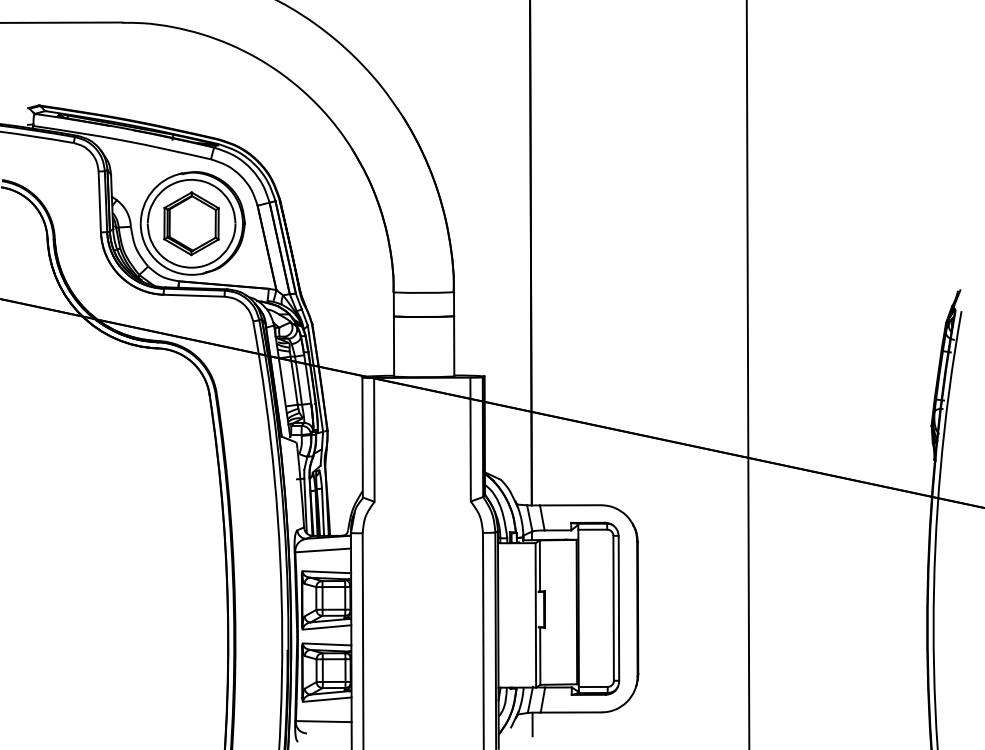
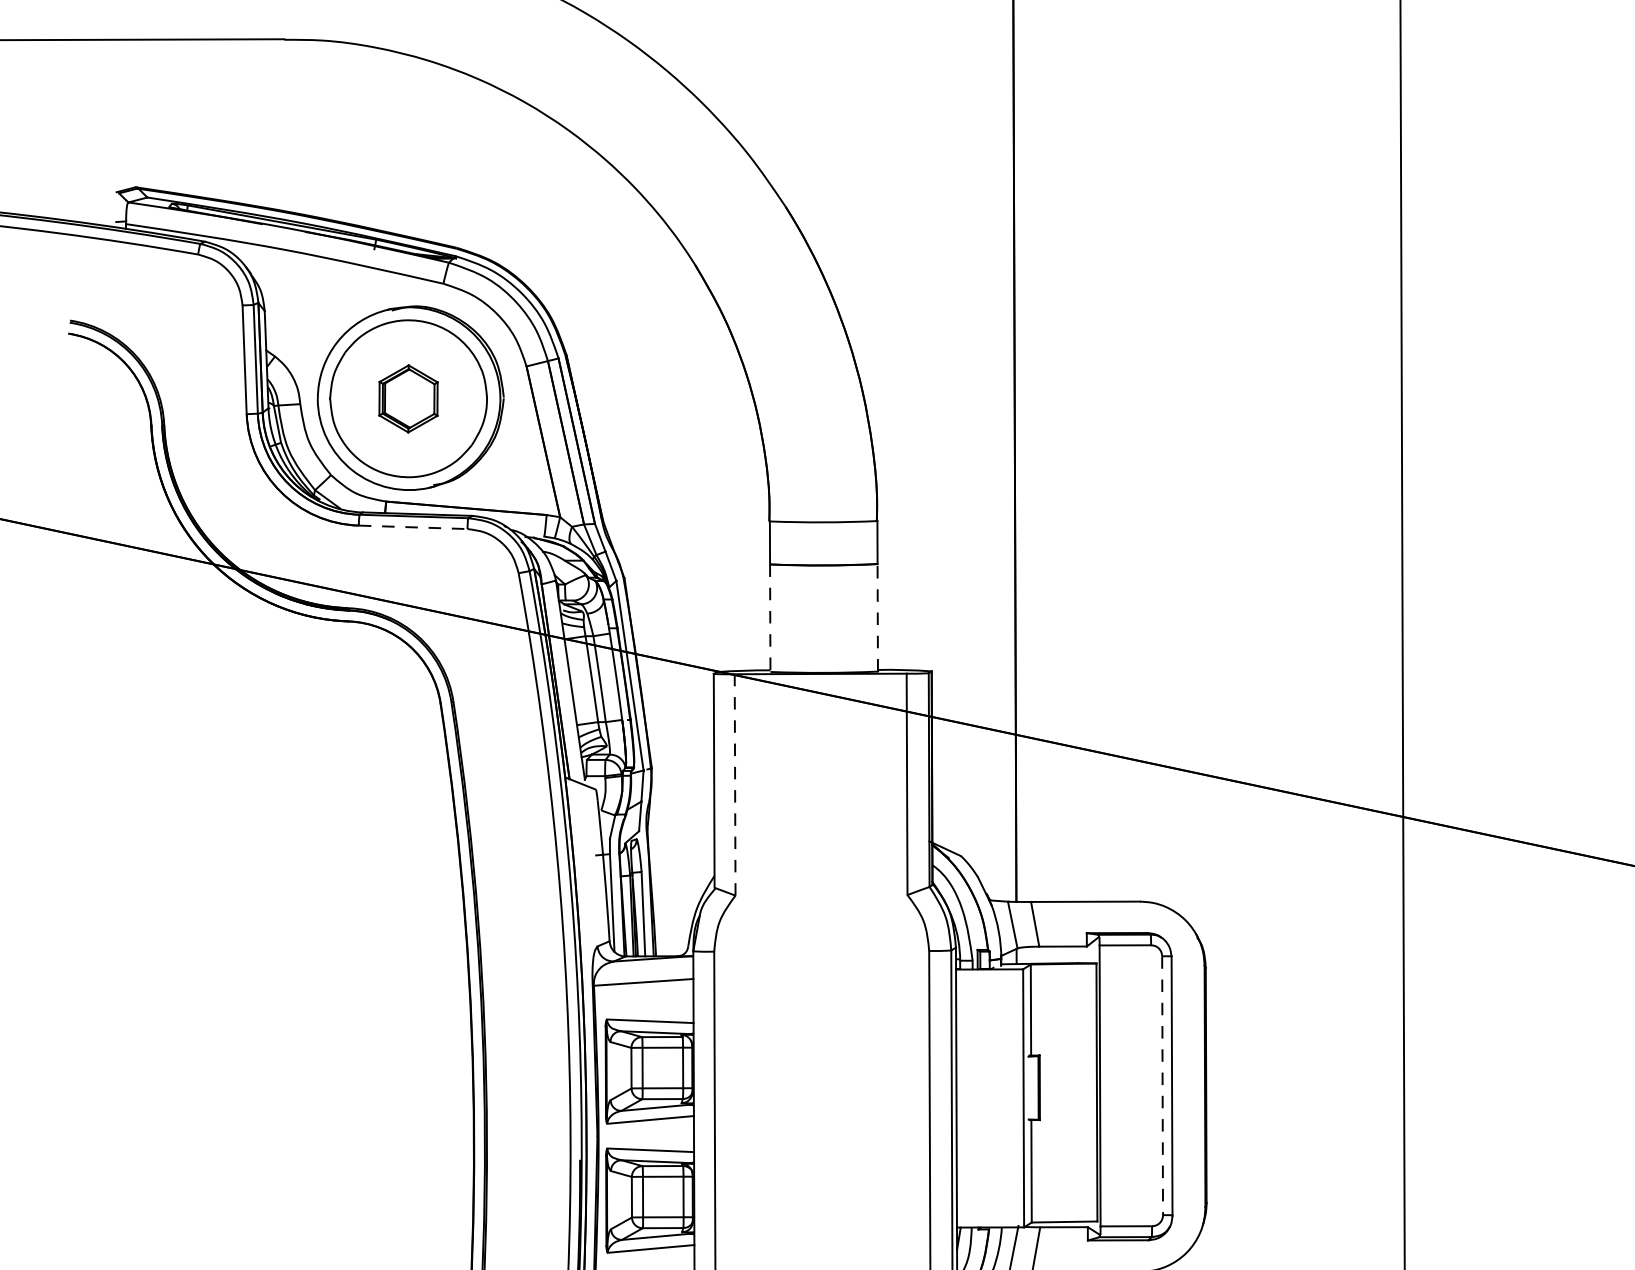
part: (191, 223) -> (408, 398), size x0.6
line: (194, 295) -> (413, 526), solid -> dashed
line: (454, 345) -> (878, 616), solid -> dashed
line: (394, 347) -> (771, 619), solid -> dashed
line: (374, 439) -> (735, 784), solid -> dashed
line: (613, 608) -> (1162, 1086), solid -> dashed

